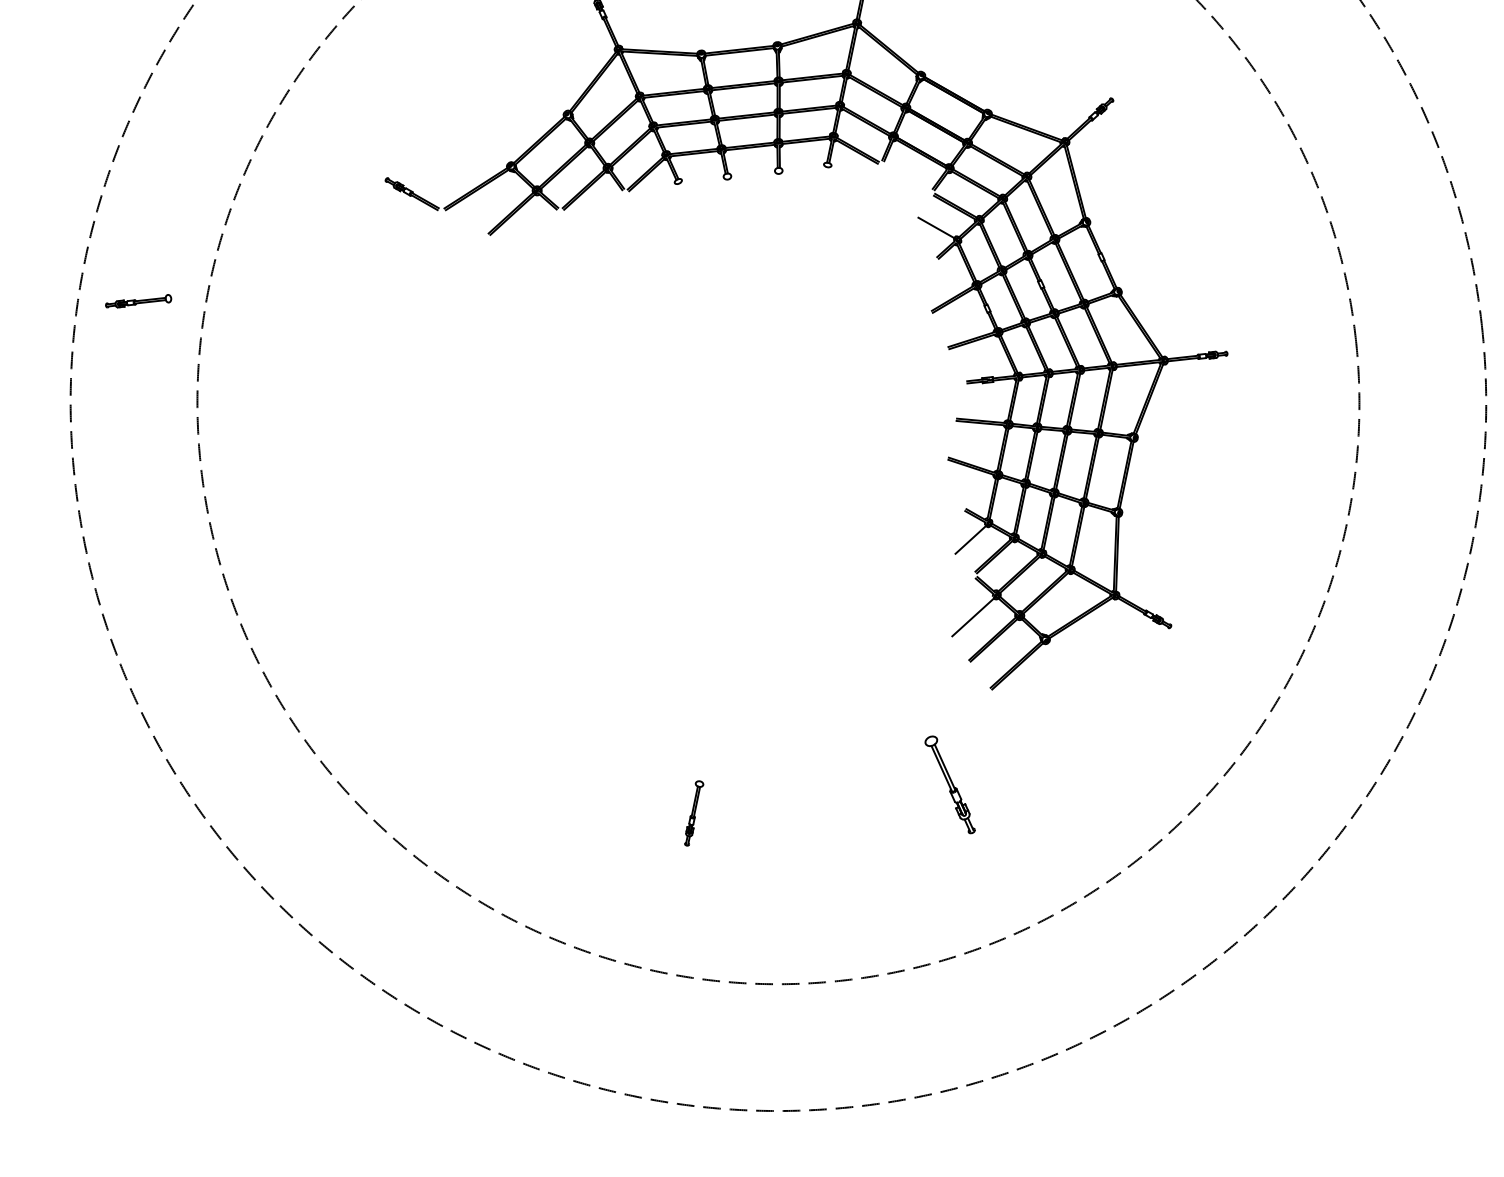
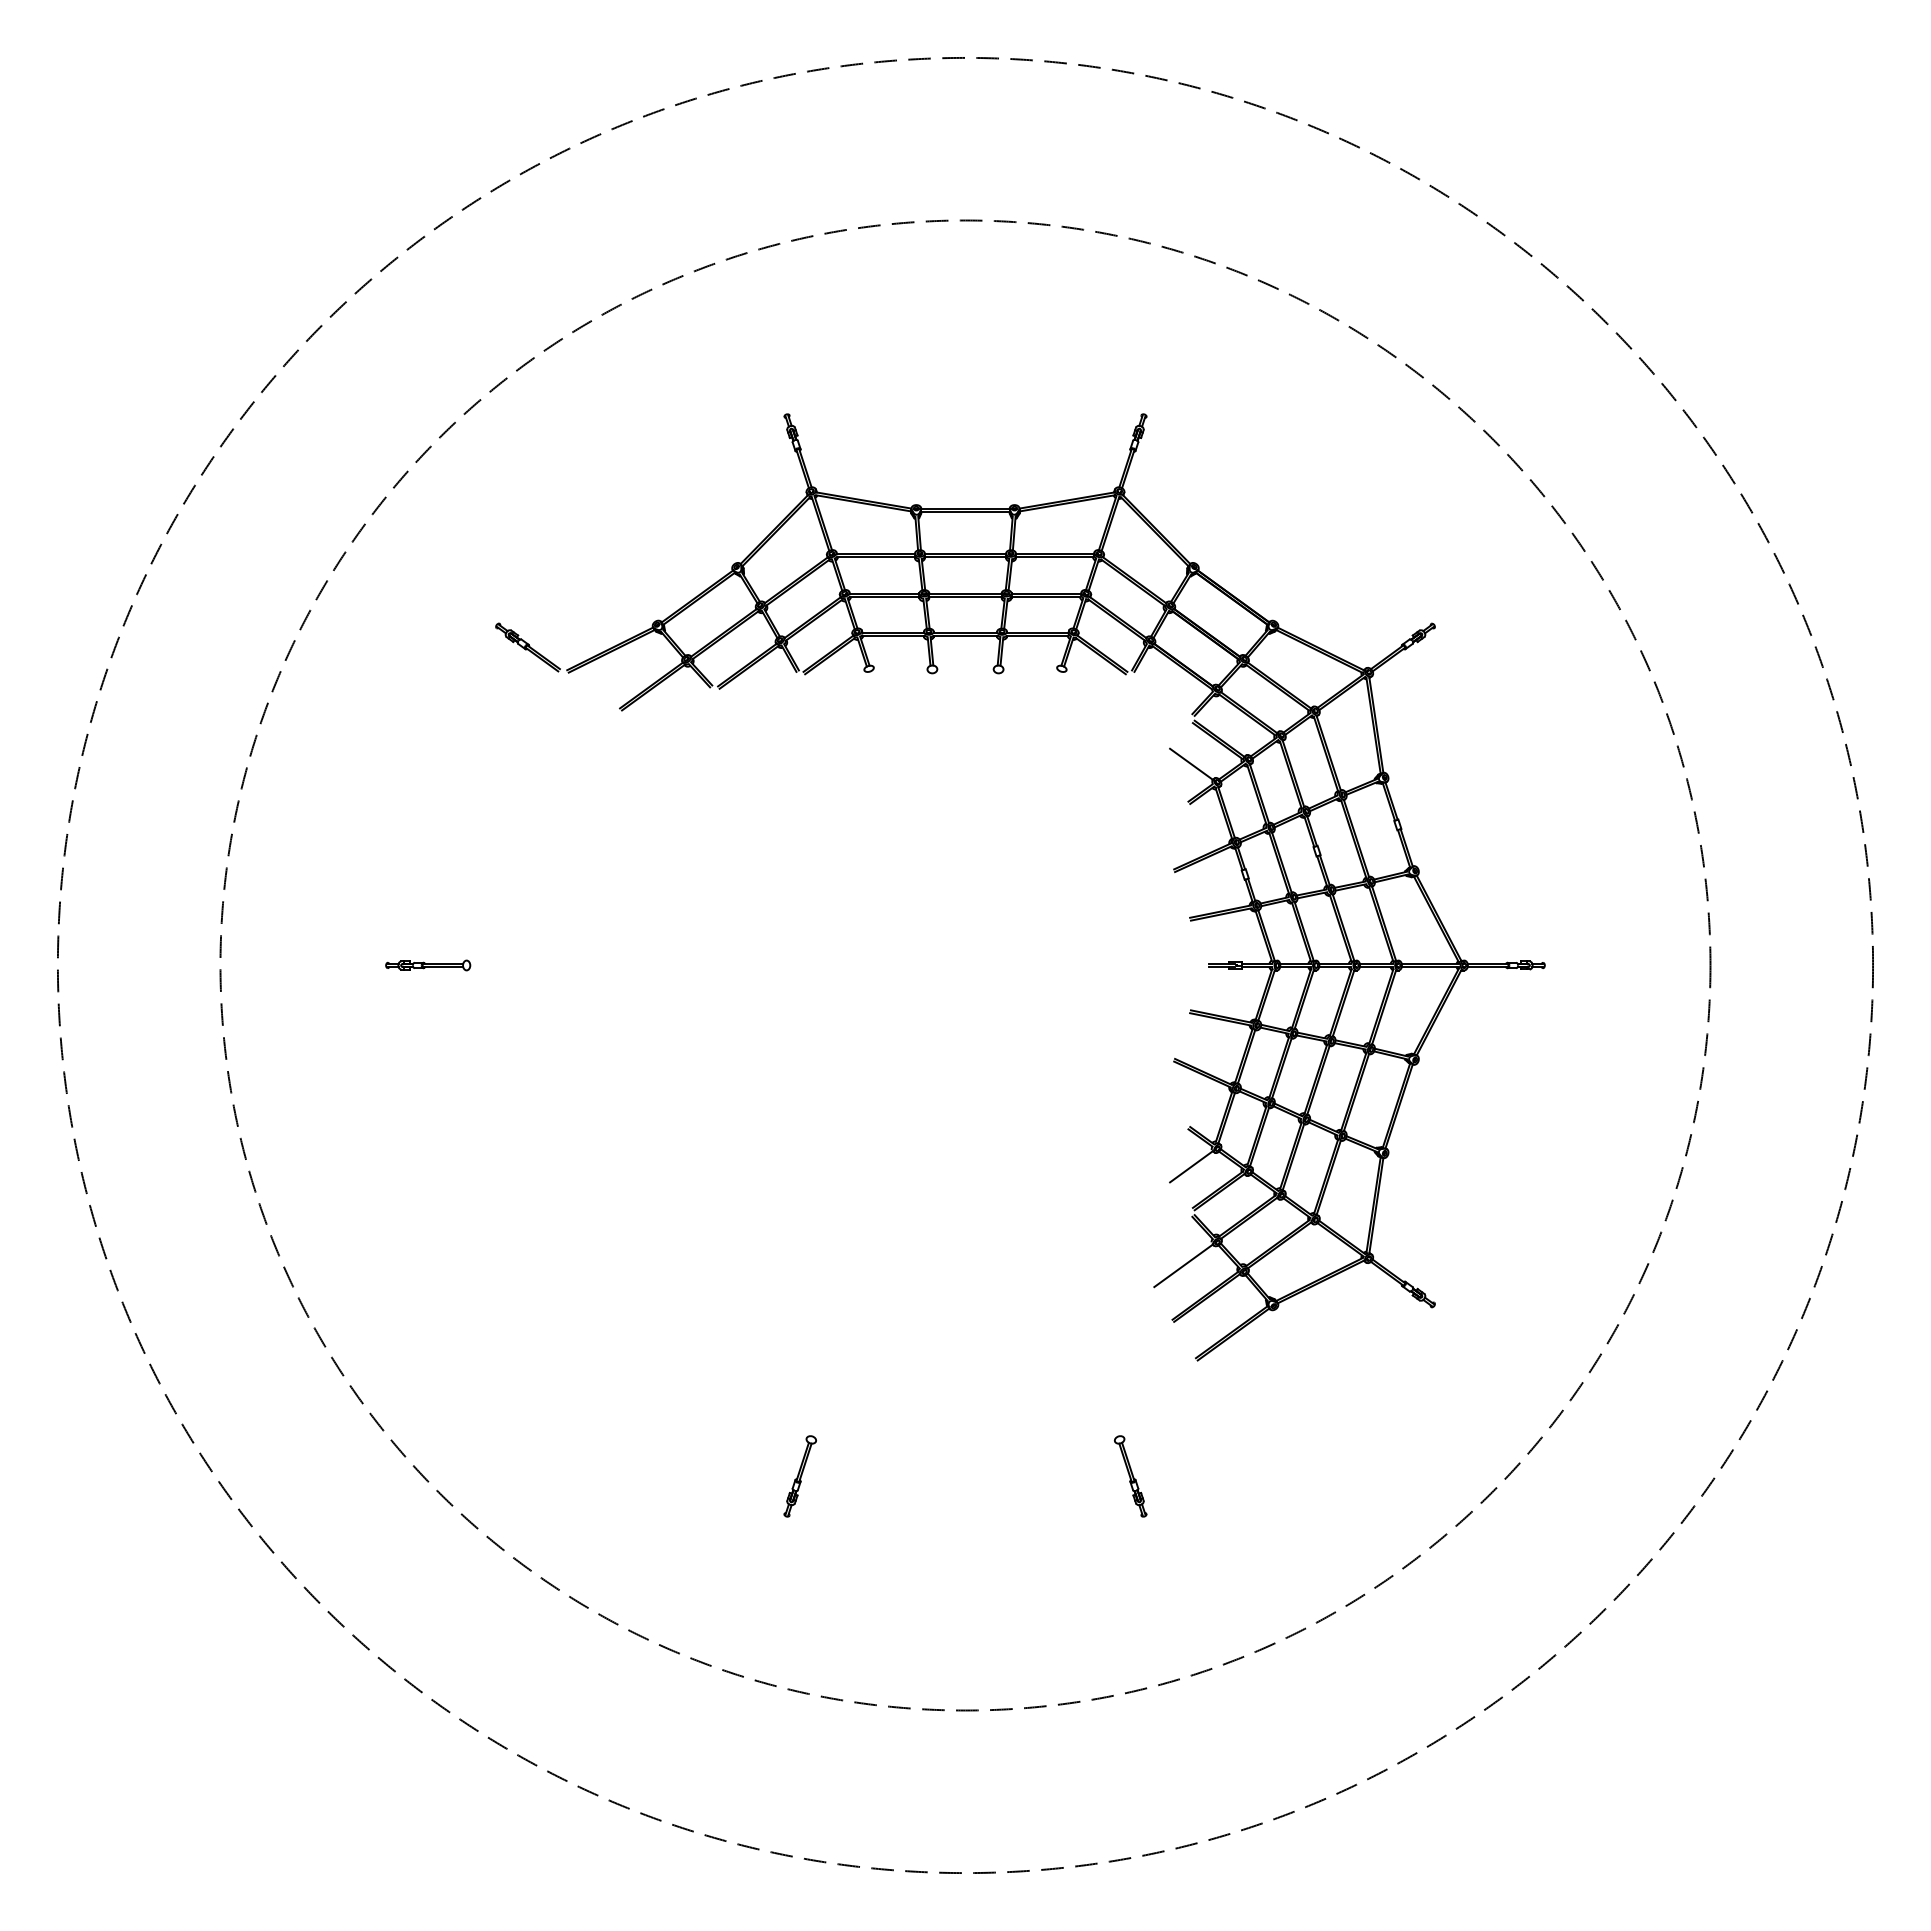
part: (138, 302) -> (428, 965), moved
part: (950, 785) -> (1130, 1476), size x0.62

